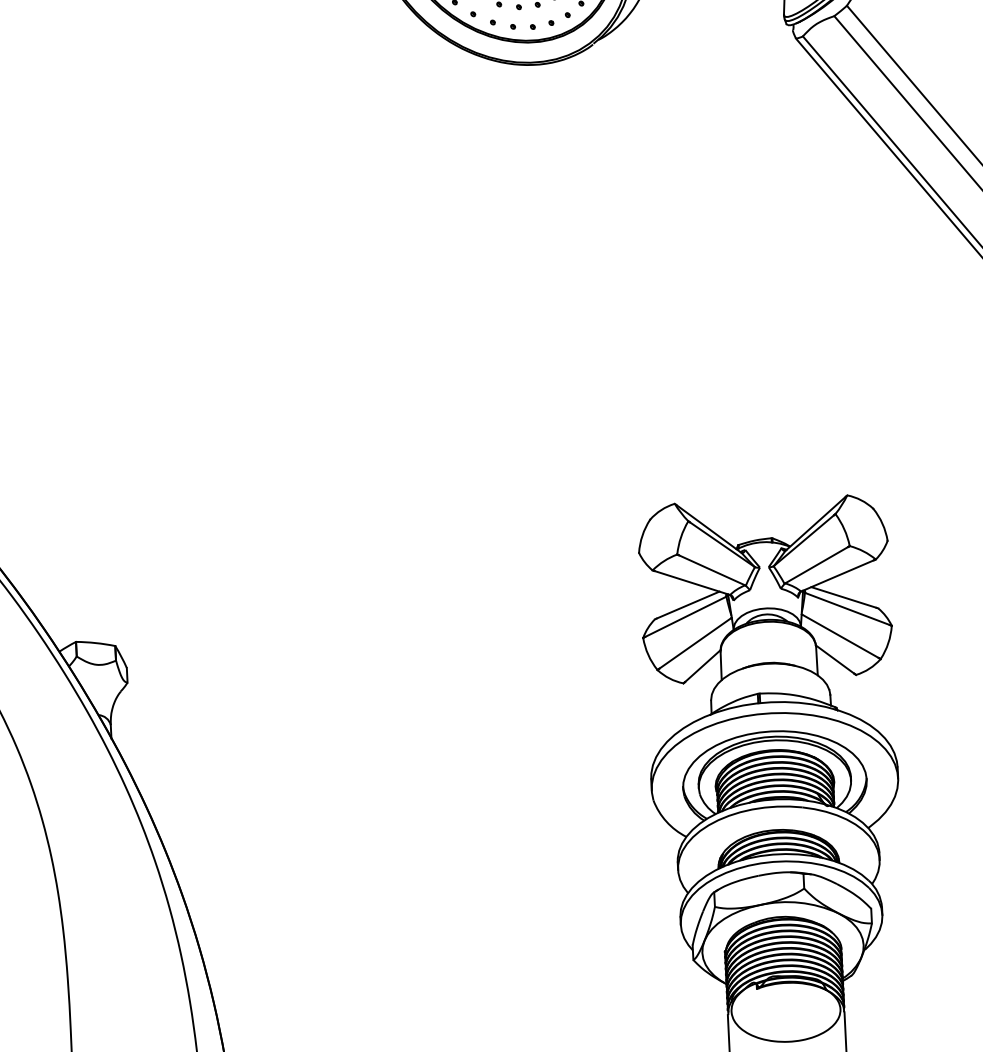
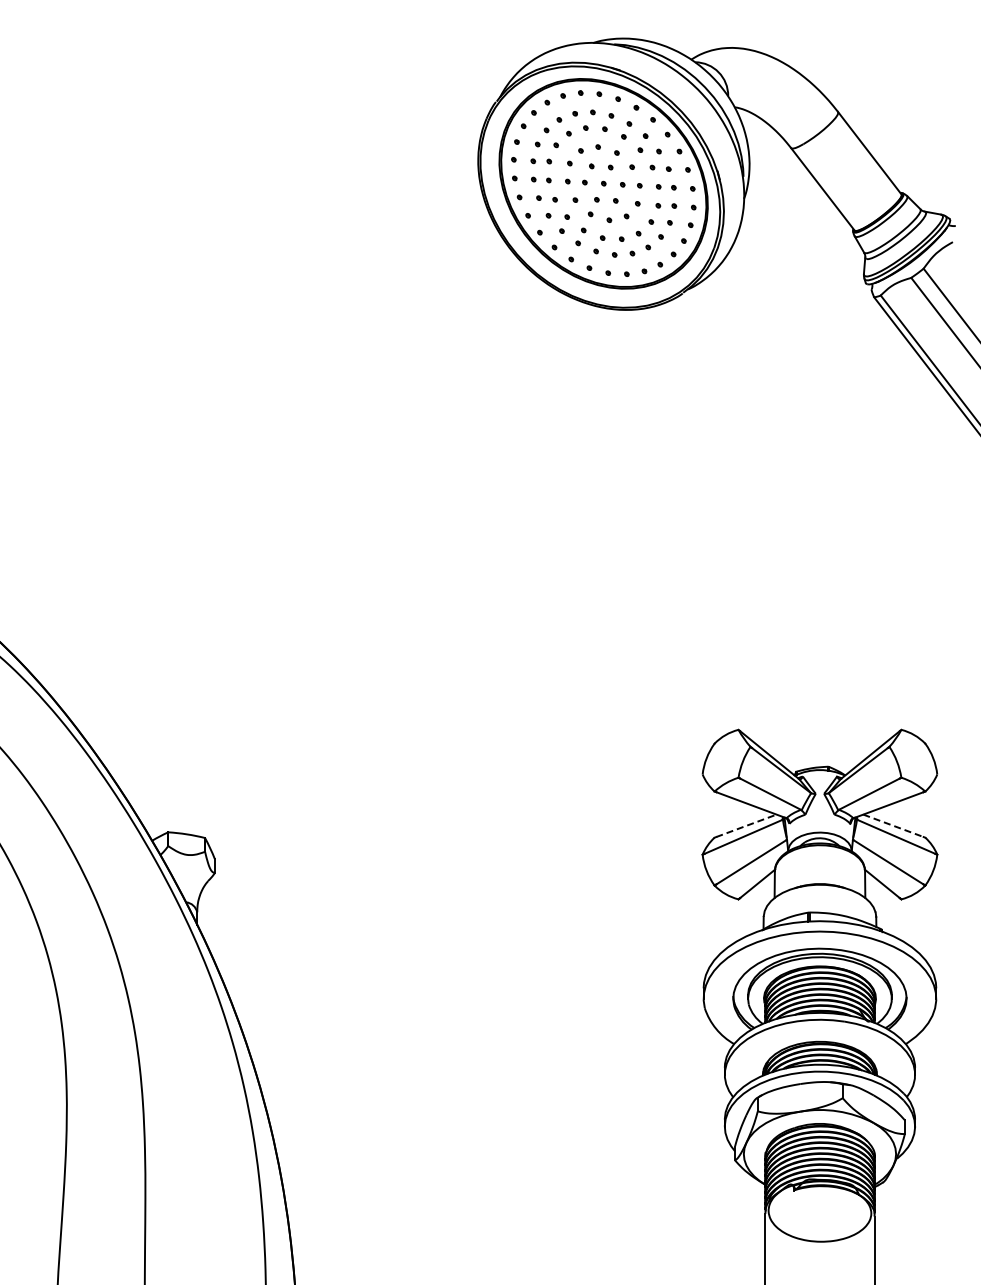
line: (843, 598) -> (893, 826), solid -> dashed
line: (688, 604) -> (746, 825), solid -> dashed

